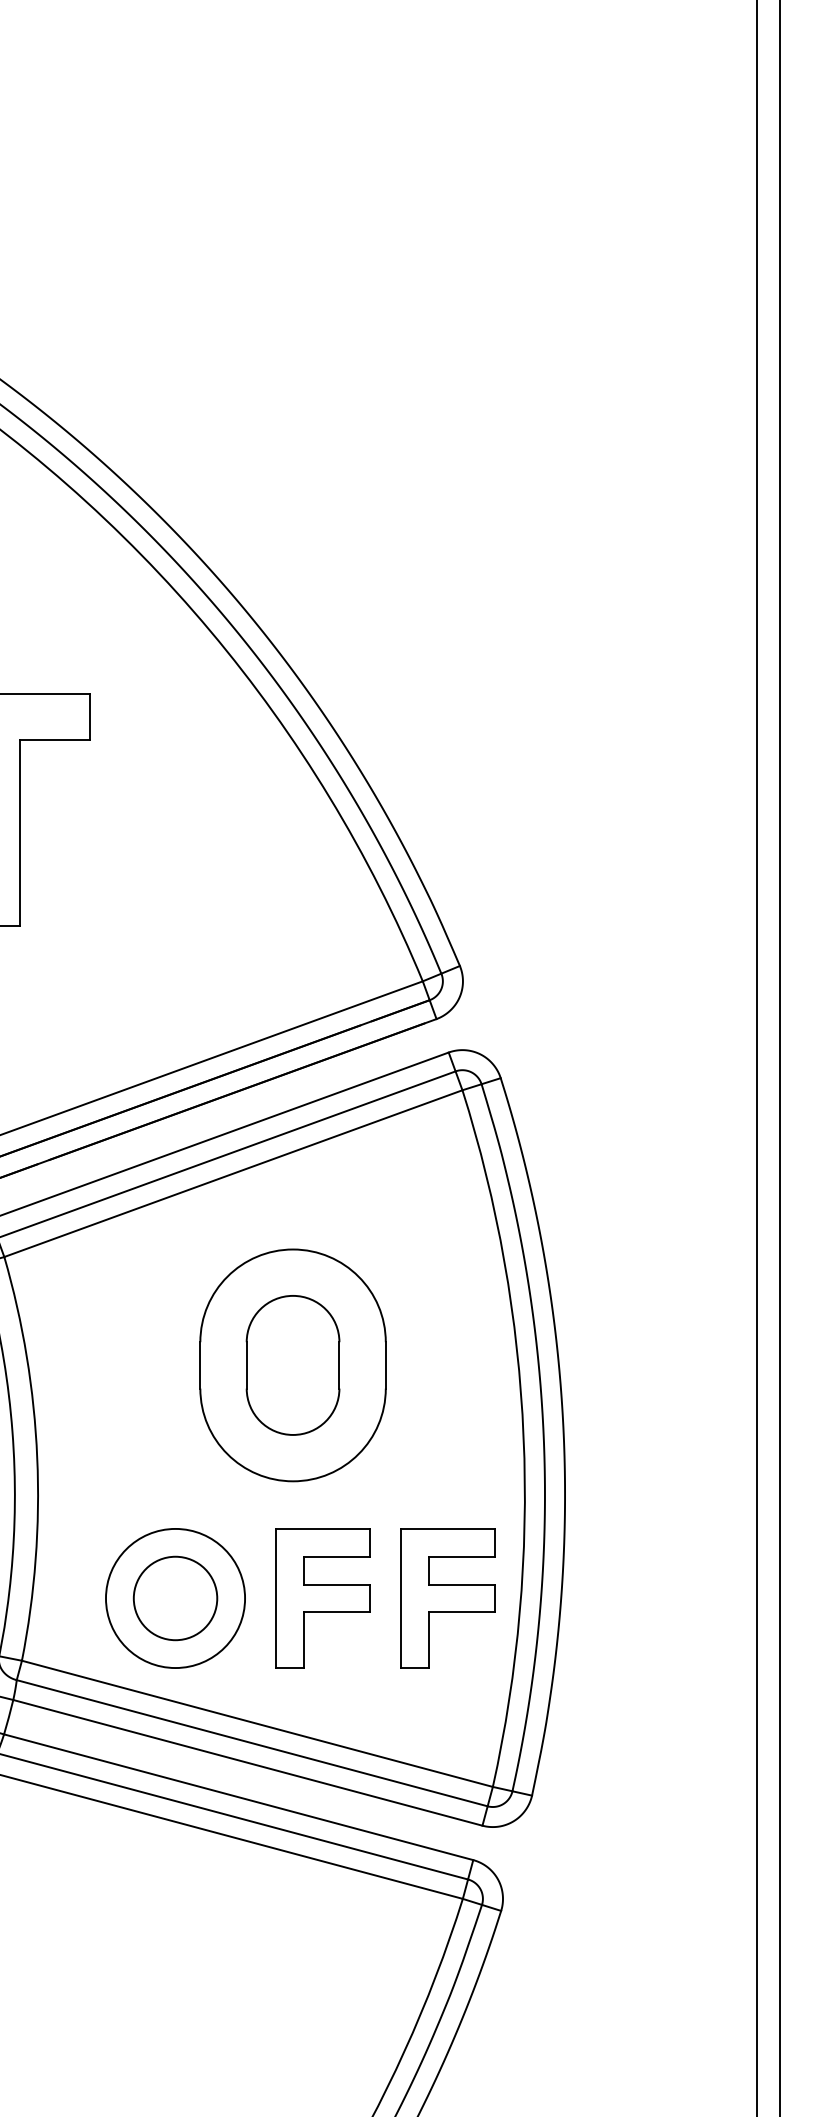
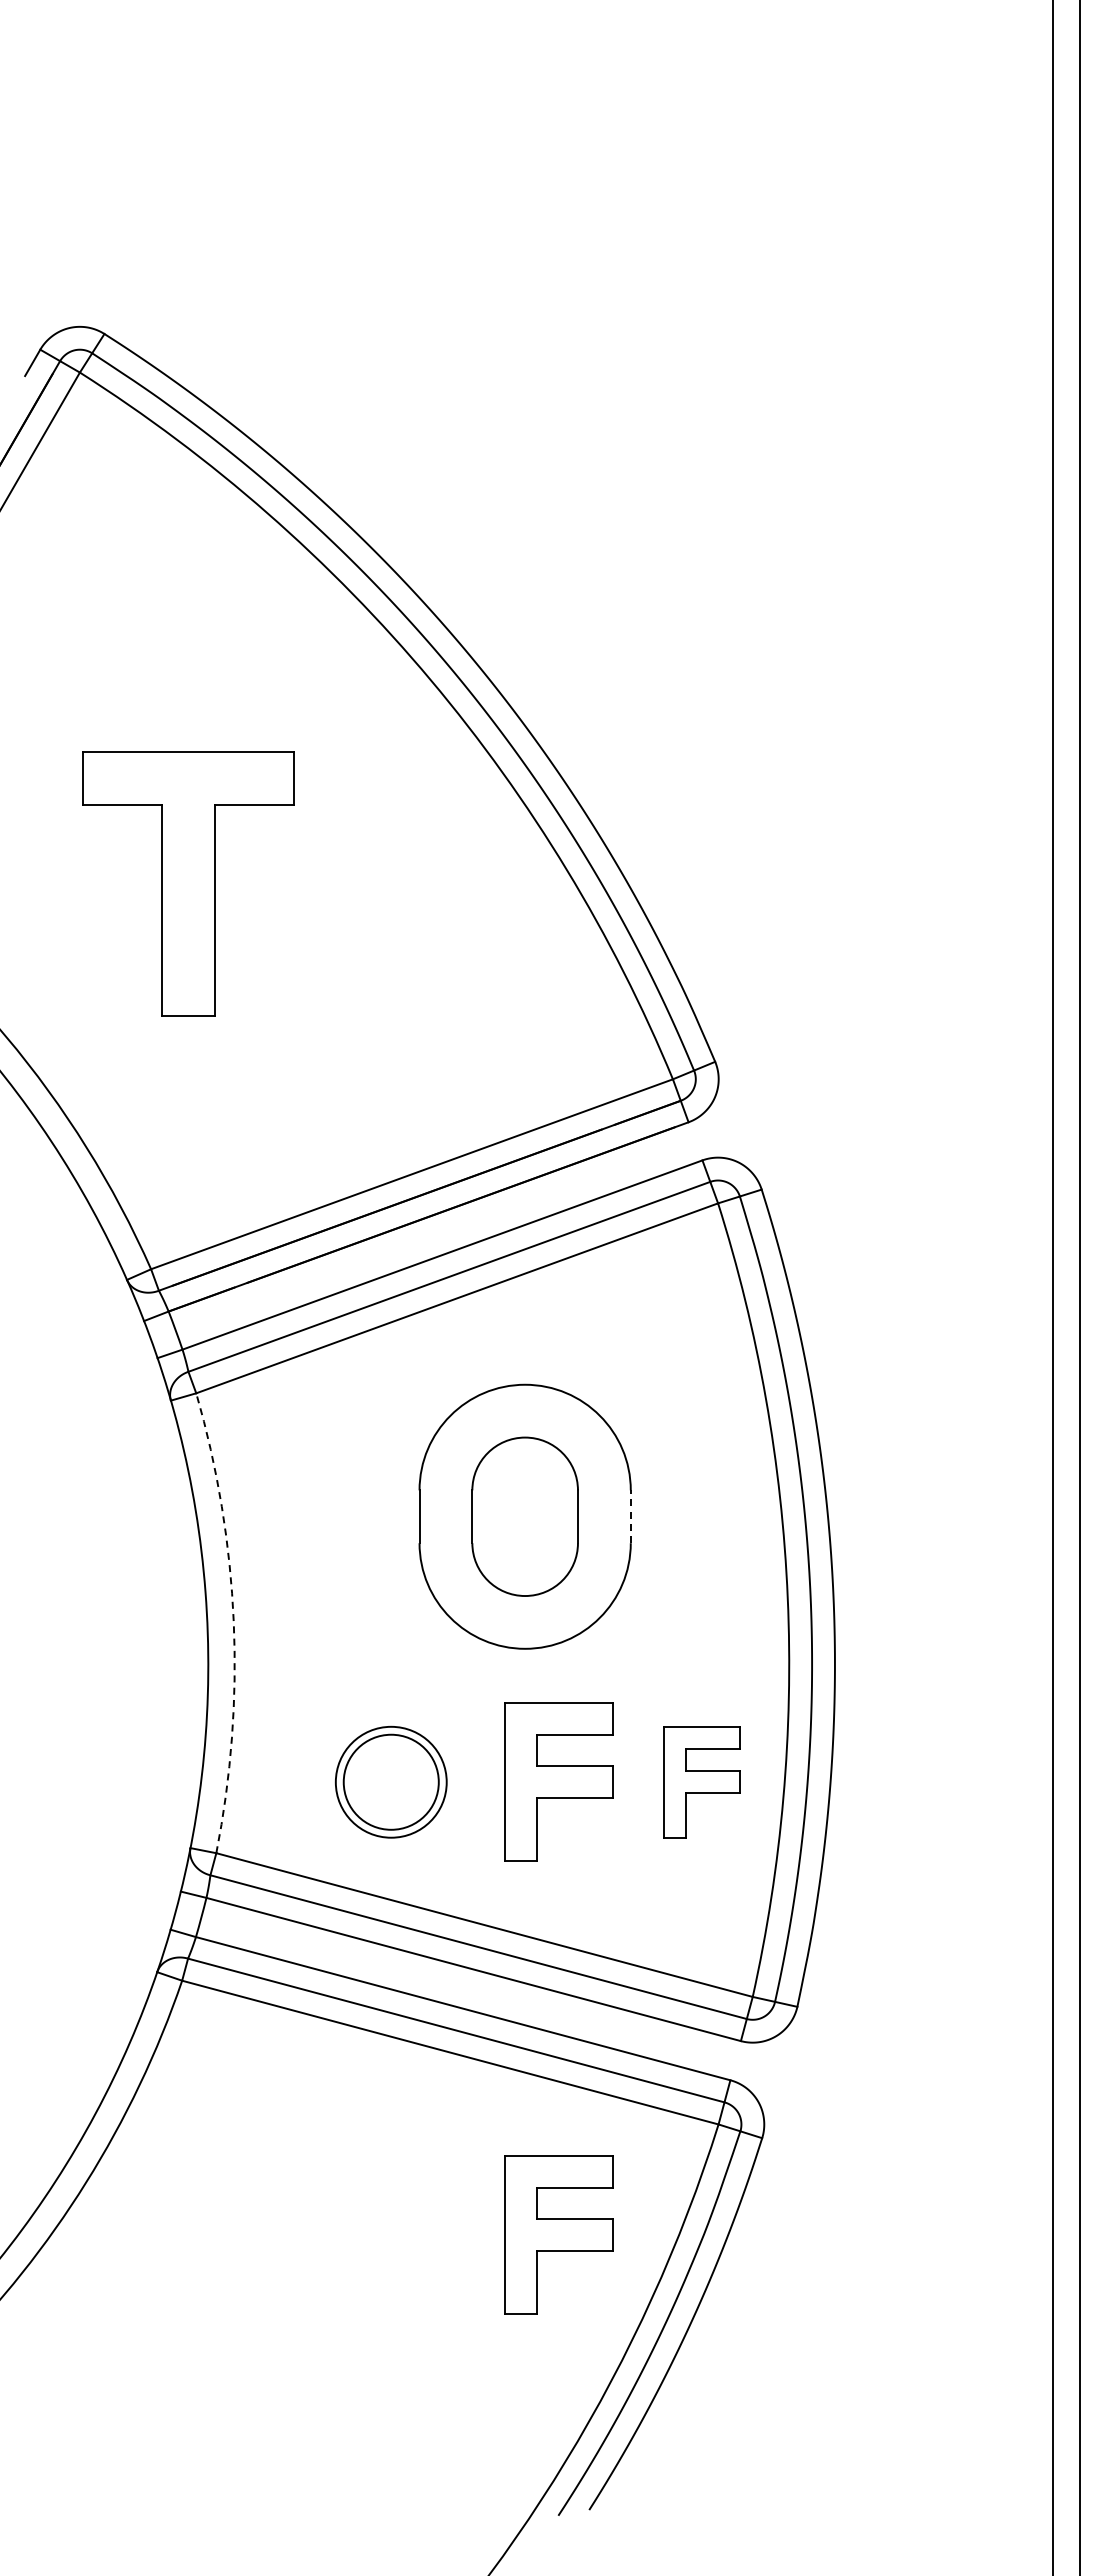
line: (385, 1365) -> (630, 1516), solid -> dashed
arc: (37, 1458) -> (233, 1622), solid -> dashed
part: (447, 1597) -> (701, 1781), size x0.7
circle: (175, 1598) -> (391, 1782), size x0.7
part: (322, 1995) -> (558, 2234), added

